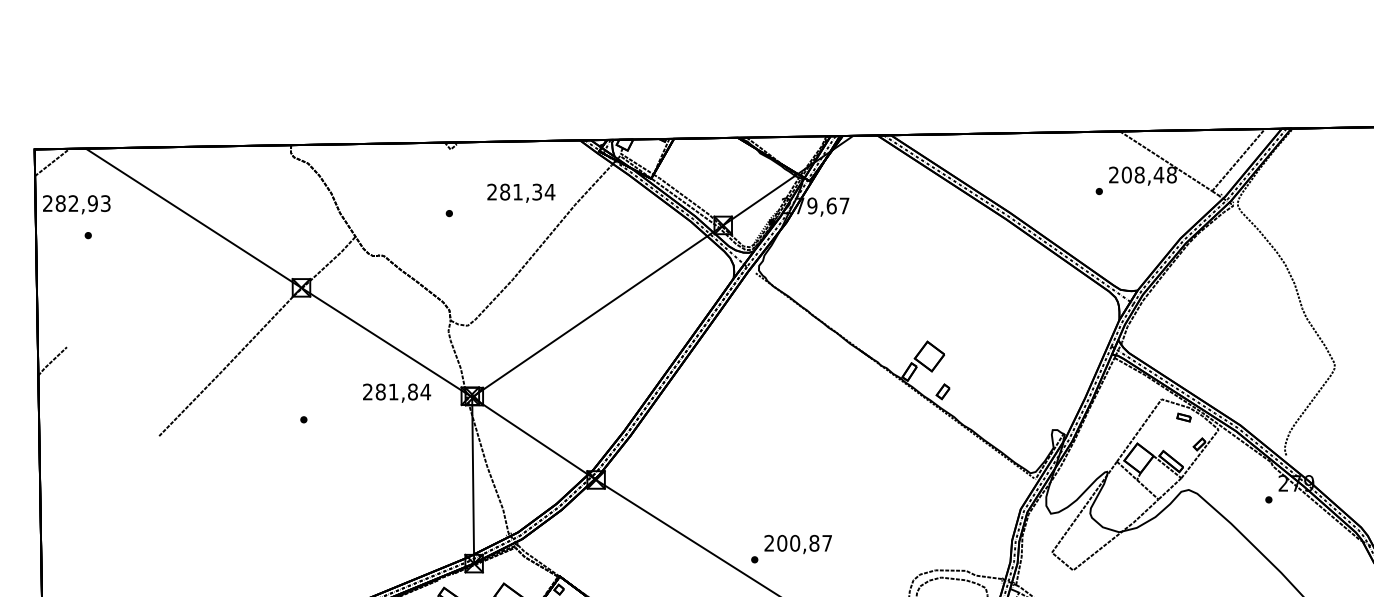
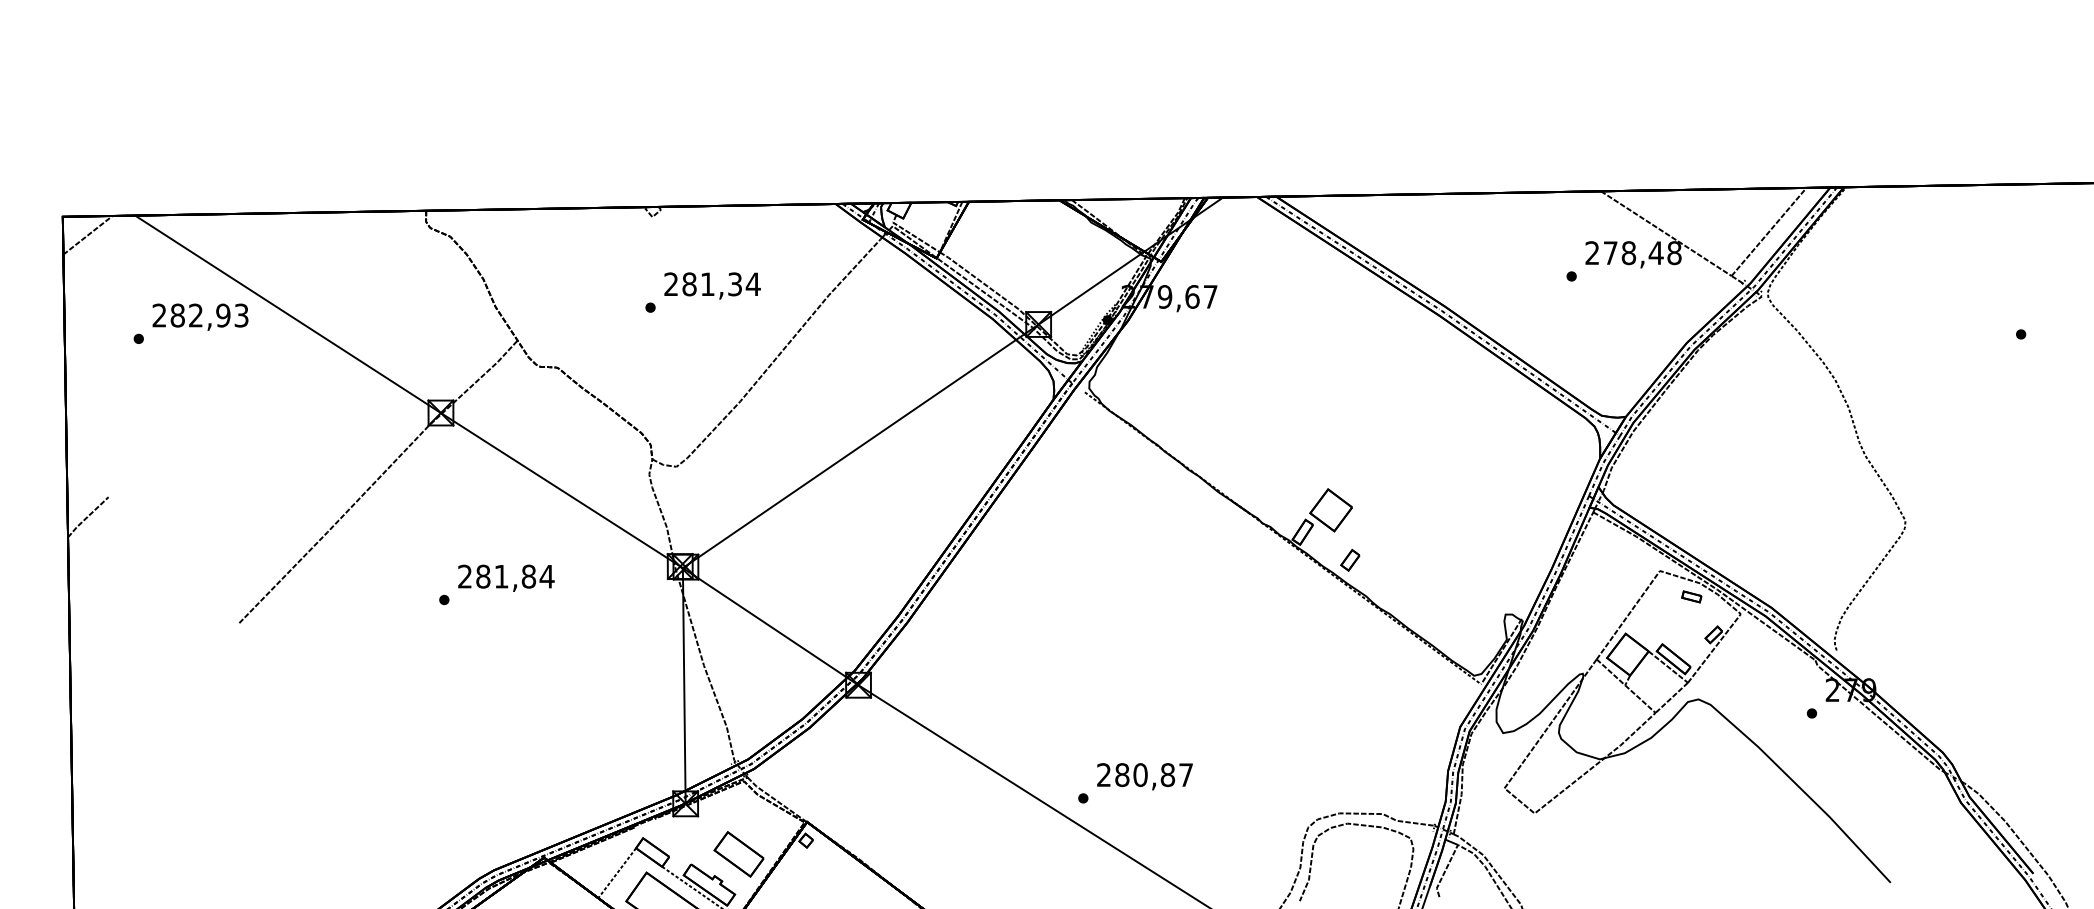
text: (1126, 175) -> (1610, 253), 208,48 -> 278,48
text: (521, 192) -> (712, 285), moved
text: (76, 204) -> (200, 316), moved
text: (397, 392) -> (506, 577), moved
text: (782, 542) -> (1122, 774), 200,87 -> 280,87

